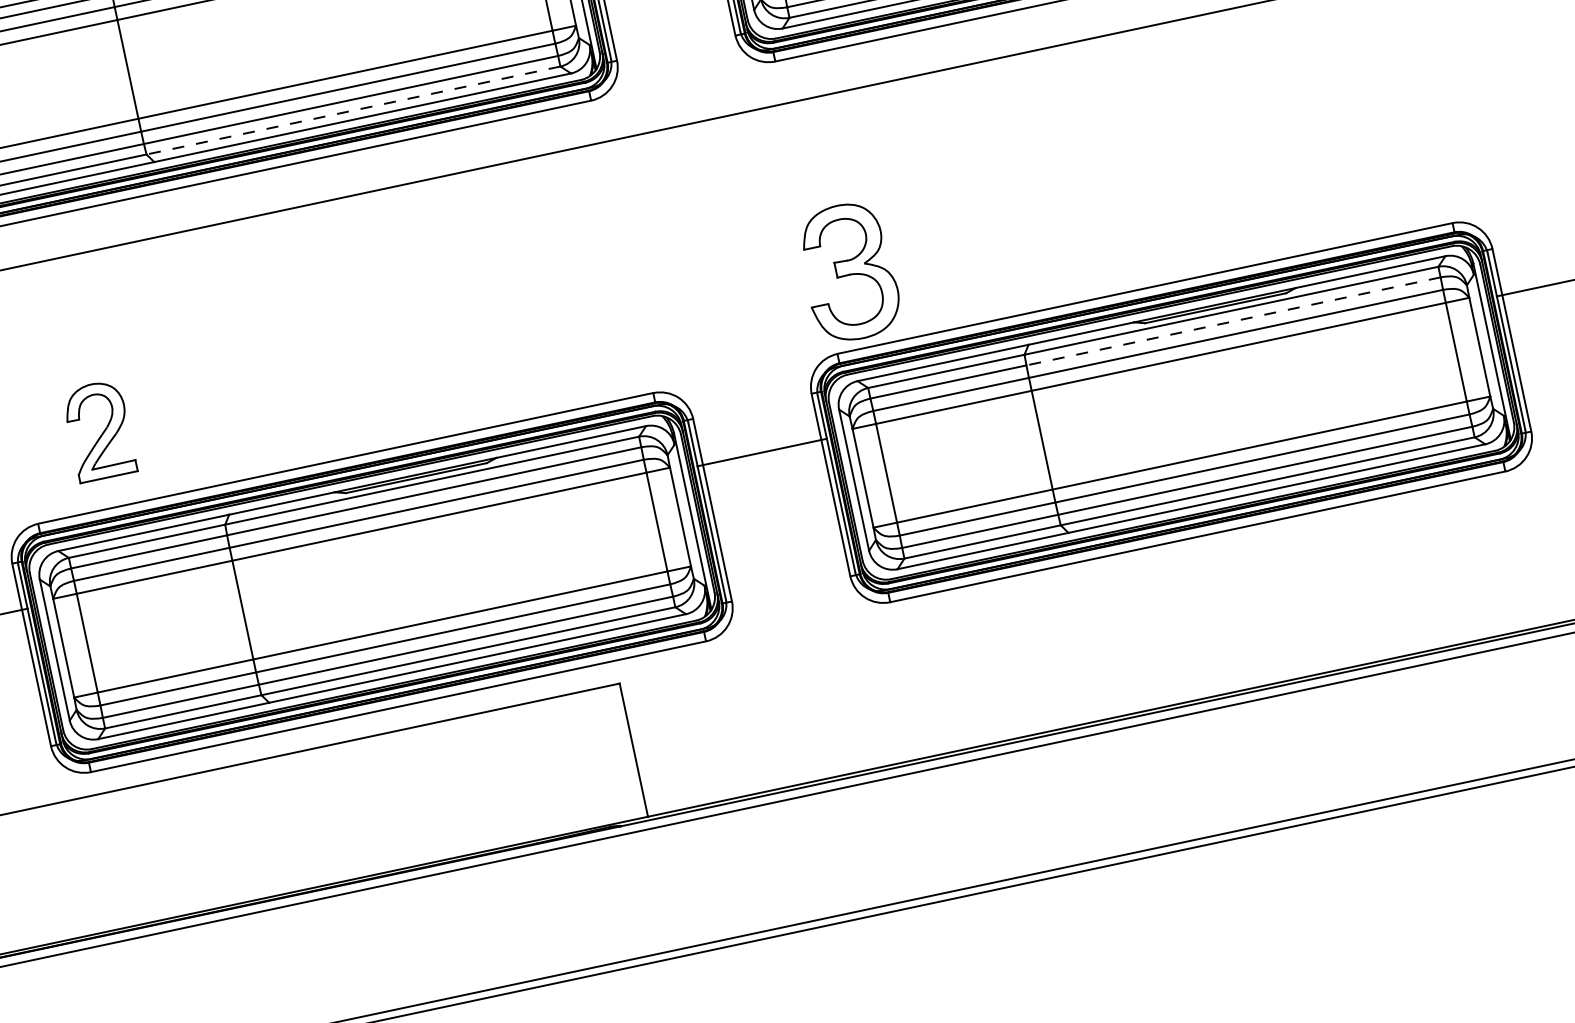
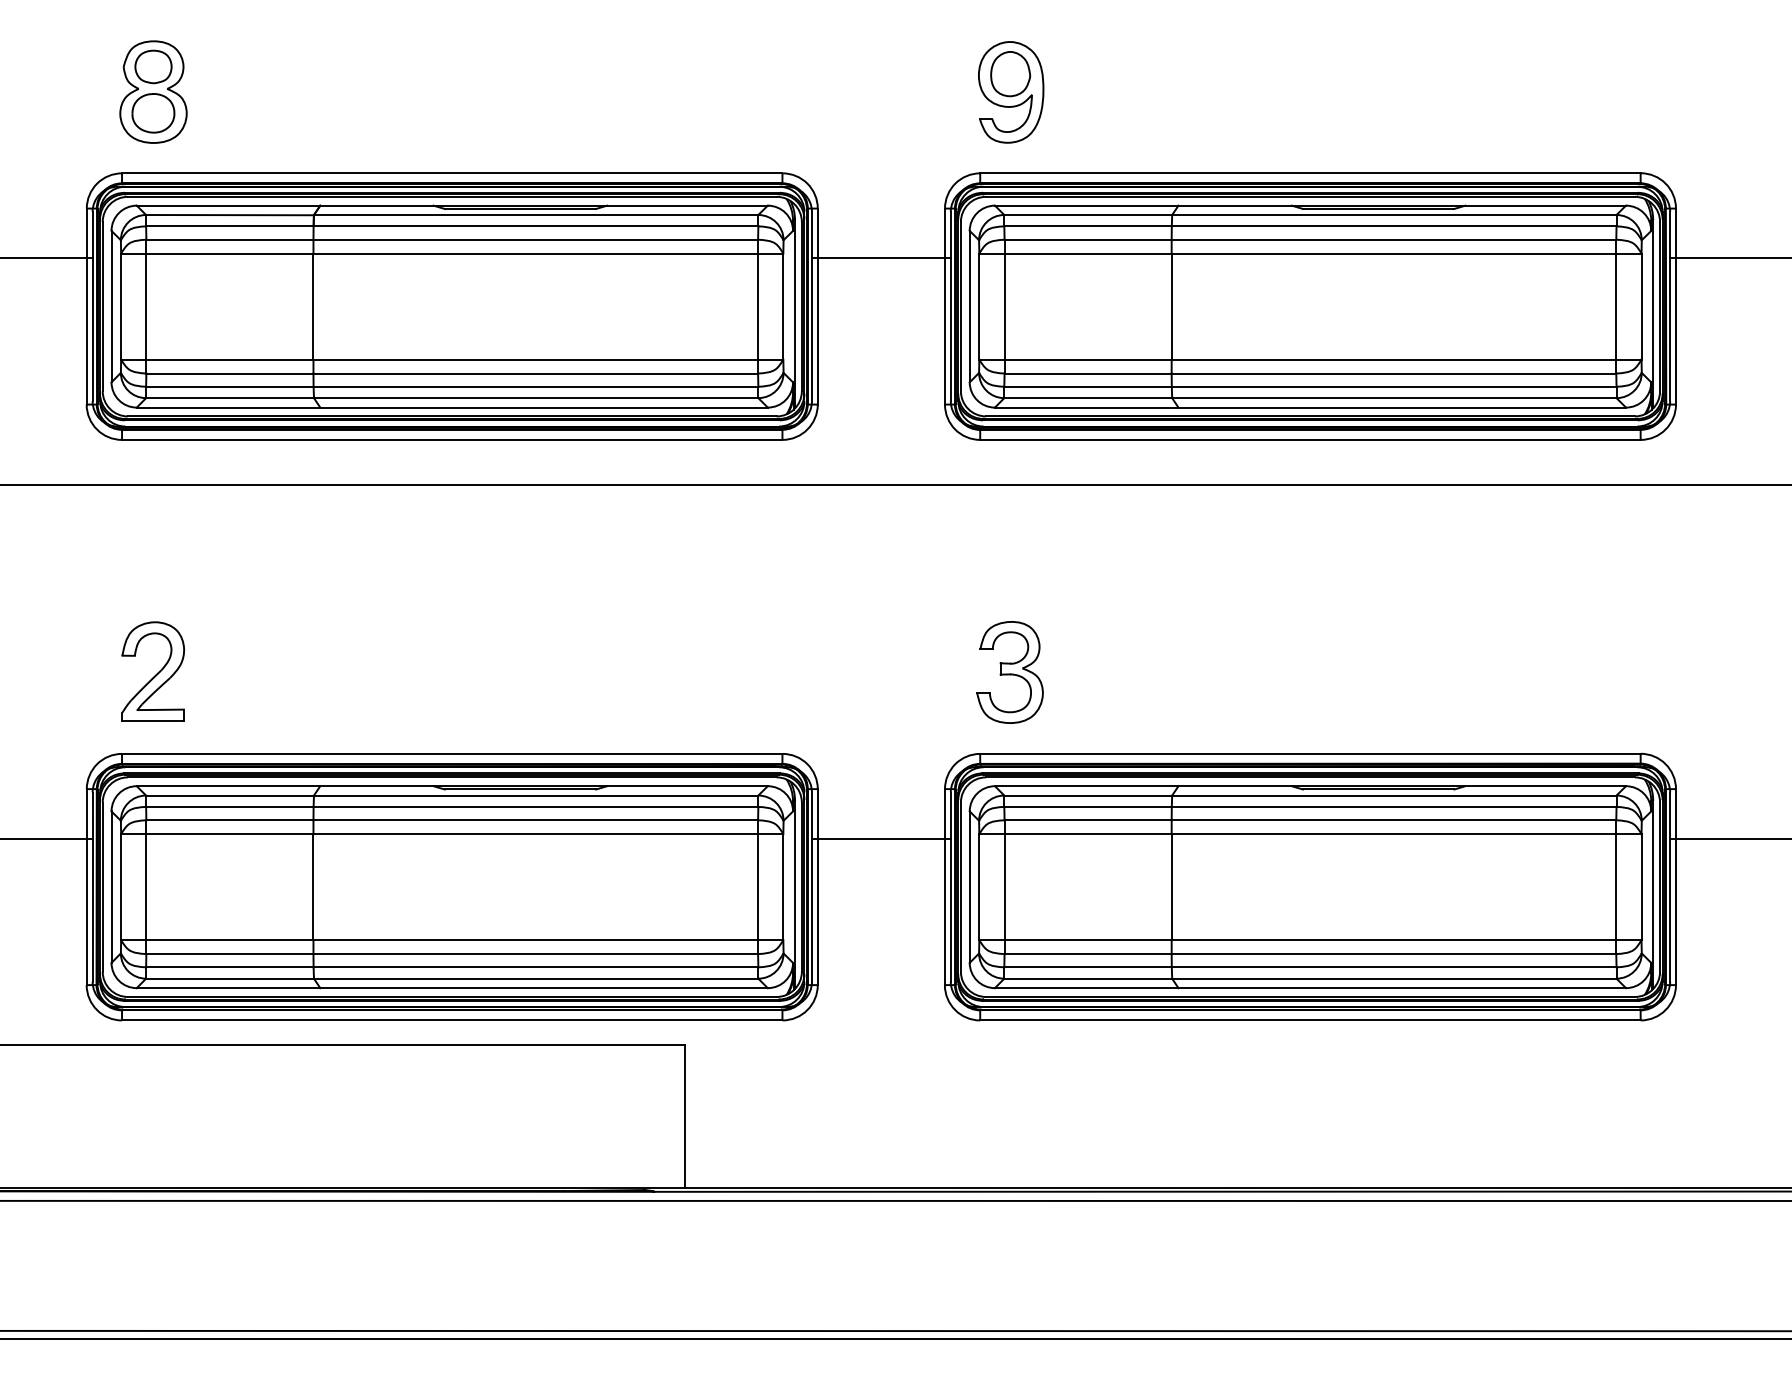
line: (352, 111) -> (535, 398), dashed -> solid
part: (848, 272) -> (1009, 672), size x0.71
line: (1232, 321) -> (1393, 806), dashed -> solid
part: (98, 430) -> (152, 671), moved

